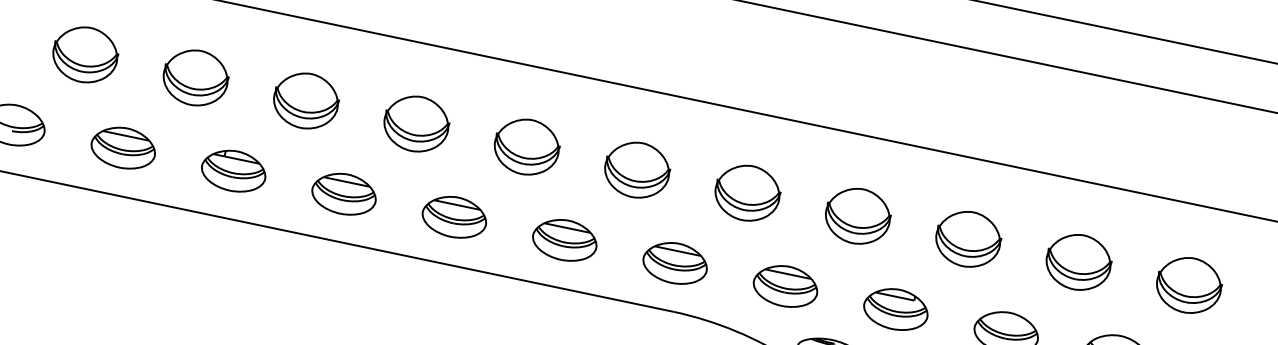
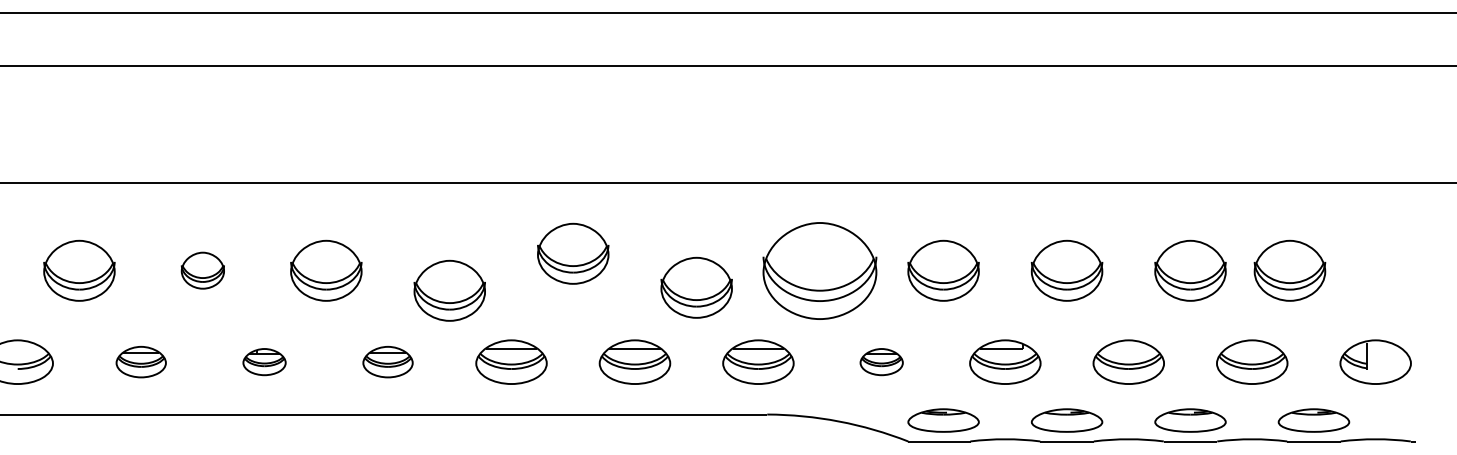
part: (195, 77) -> (202, 270), size x0.6
part: (416, 123) -> (449, 290), moved
part: (527, 146) -> (573, 253), moved
part: (123, 147) -> (141, 361), size x0.7
part: (637, 169) -> (696, 287), moved
part: (233, 170) -> (264, 361), size x0.6
part: (747, 192) -> (820, 270), size x1.6
part: (343, 193) -> (387, 361), size x0.7
part: (785, 285) -> (881, 361), size x0.6
part: (1188, 285) -> (1289, 270), moved

